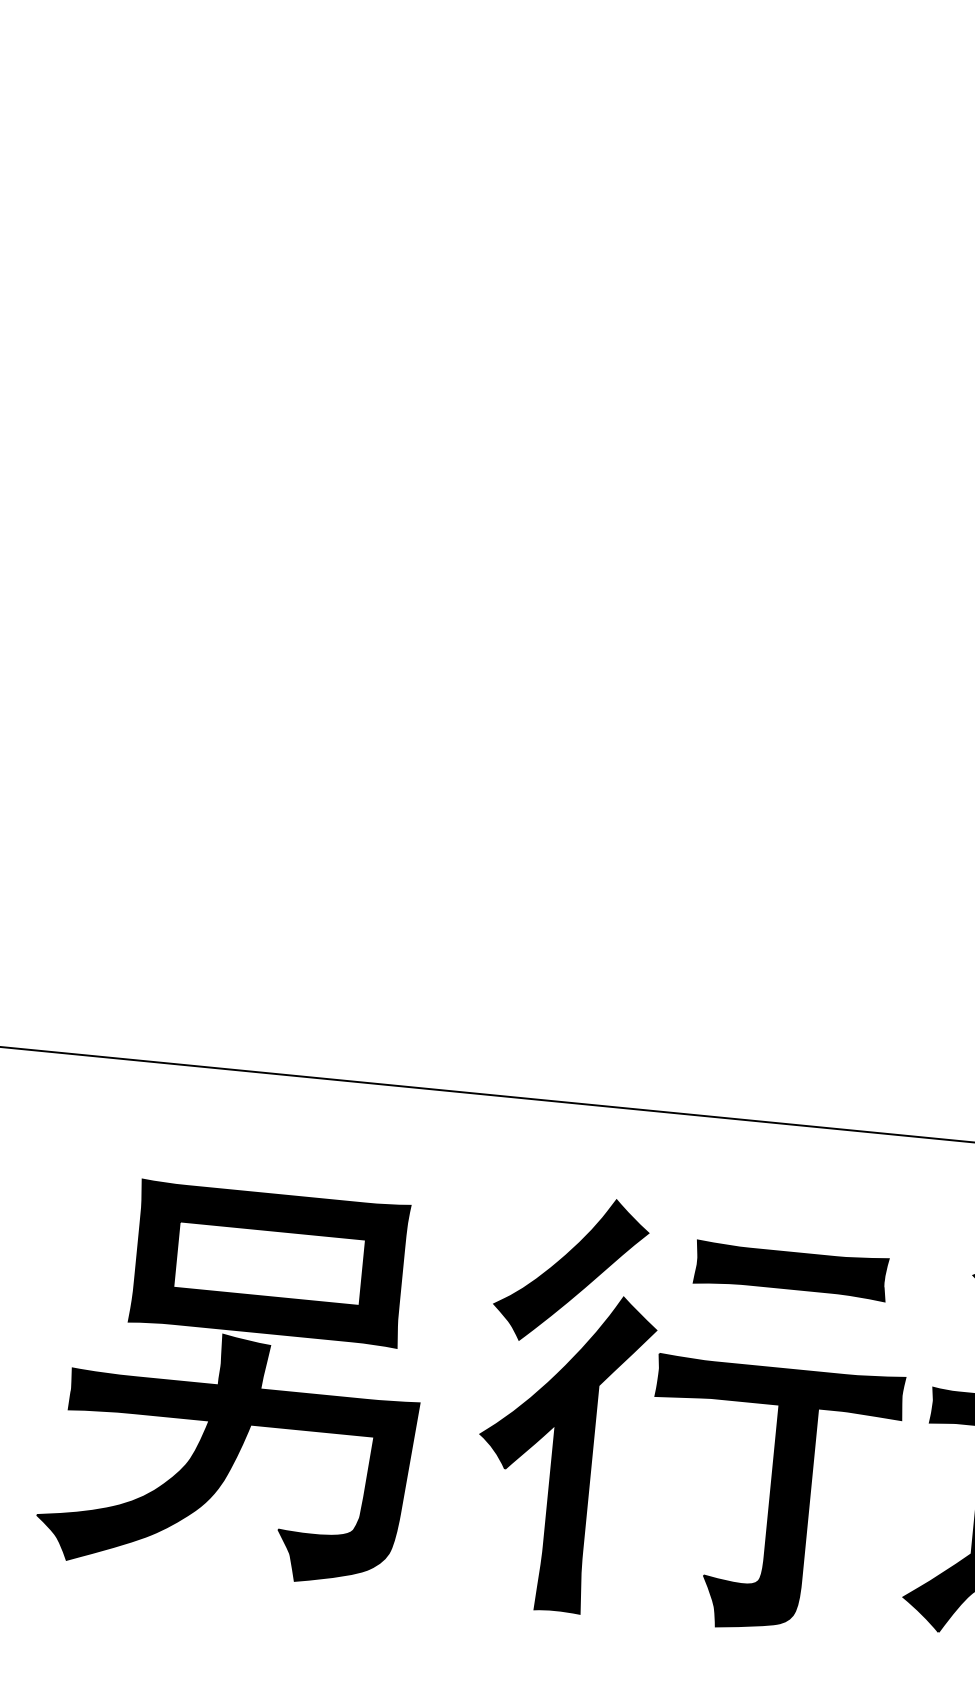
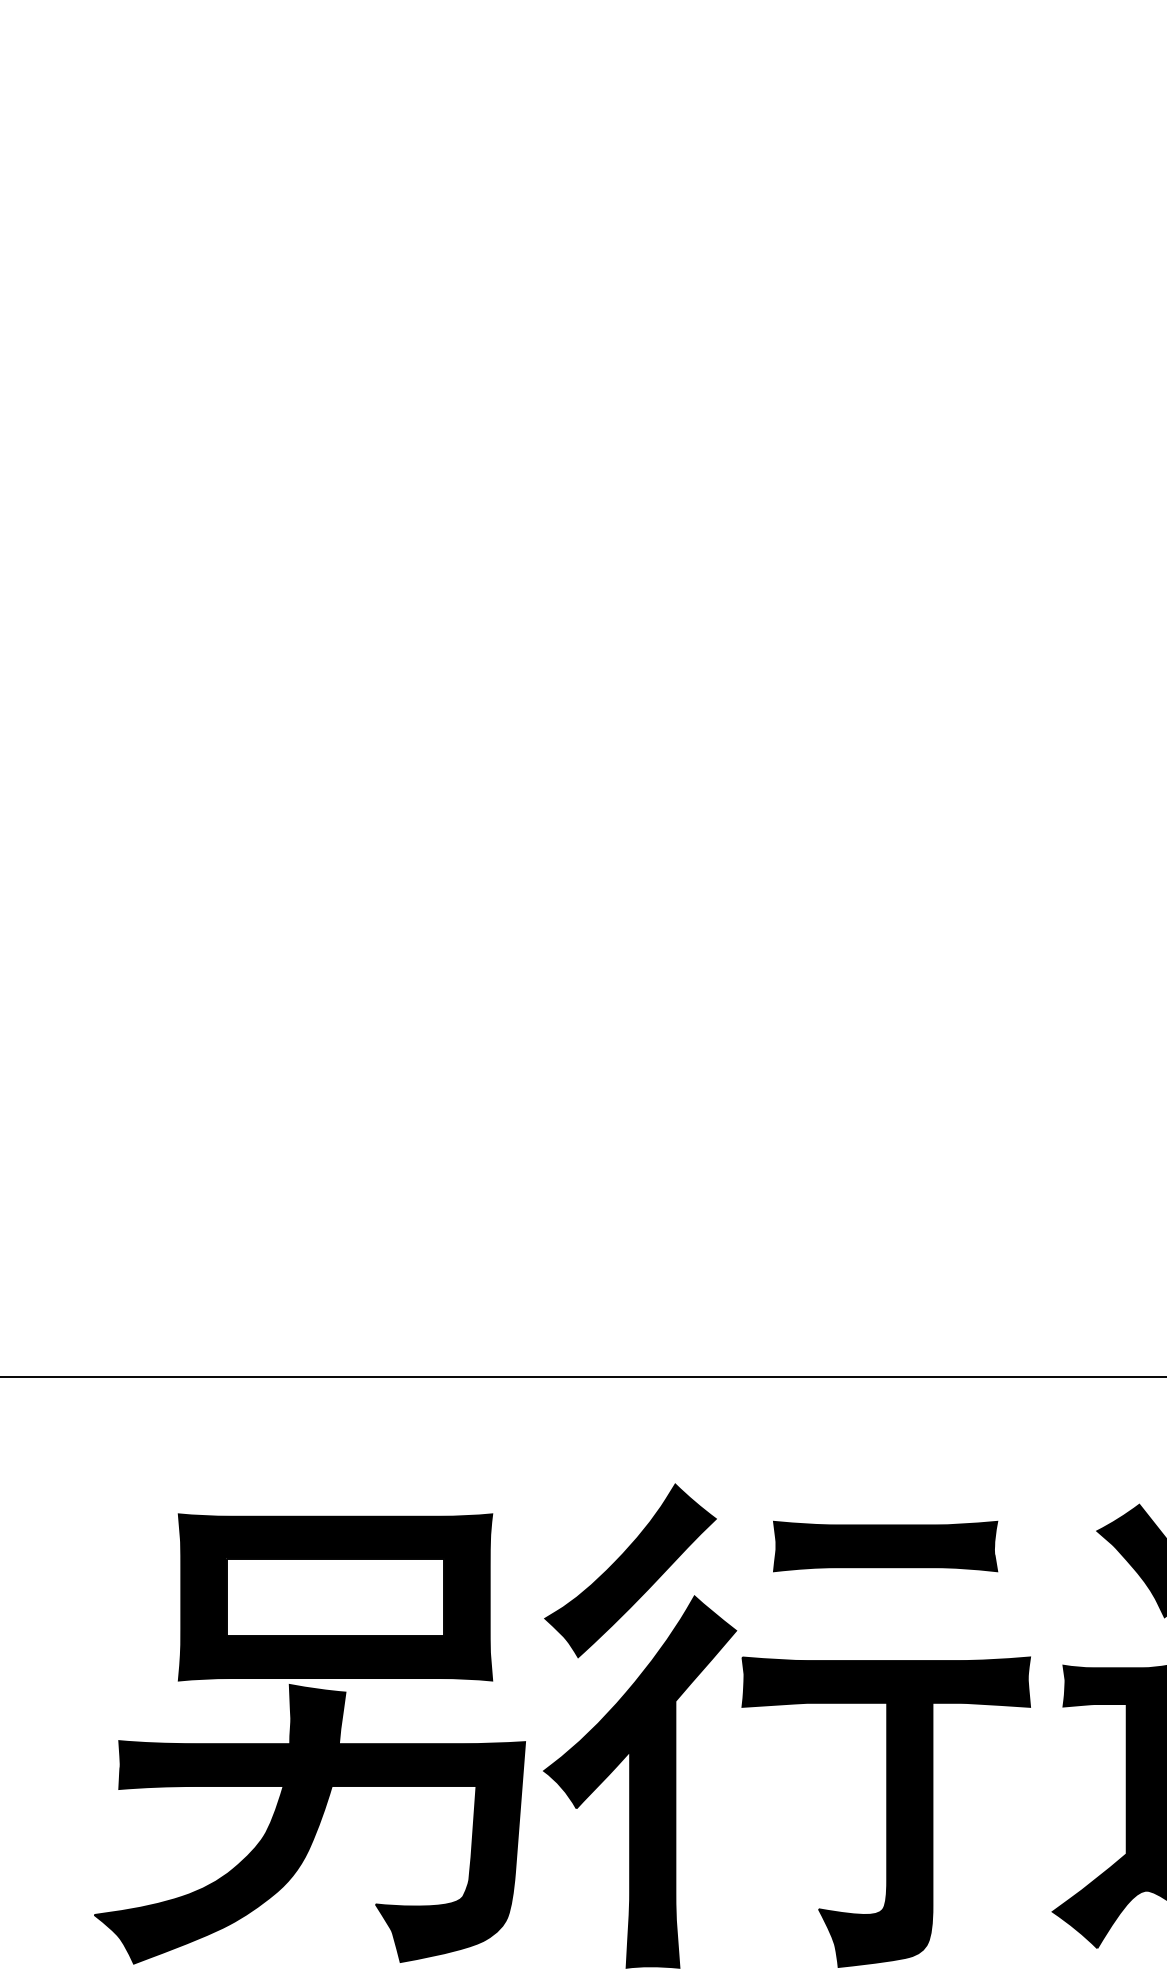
part: (235, 1382) -> (309, 1738), moved

